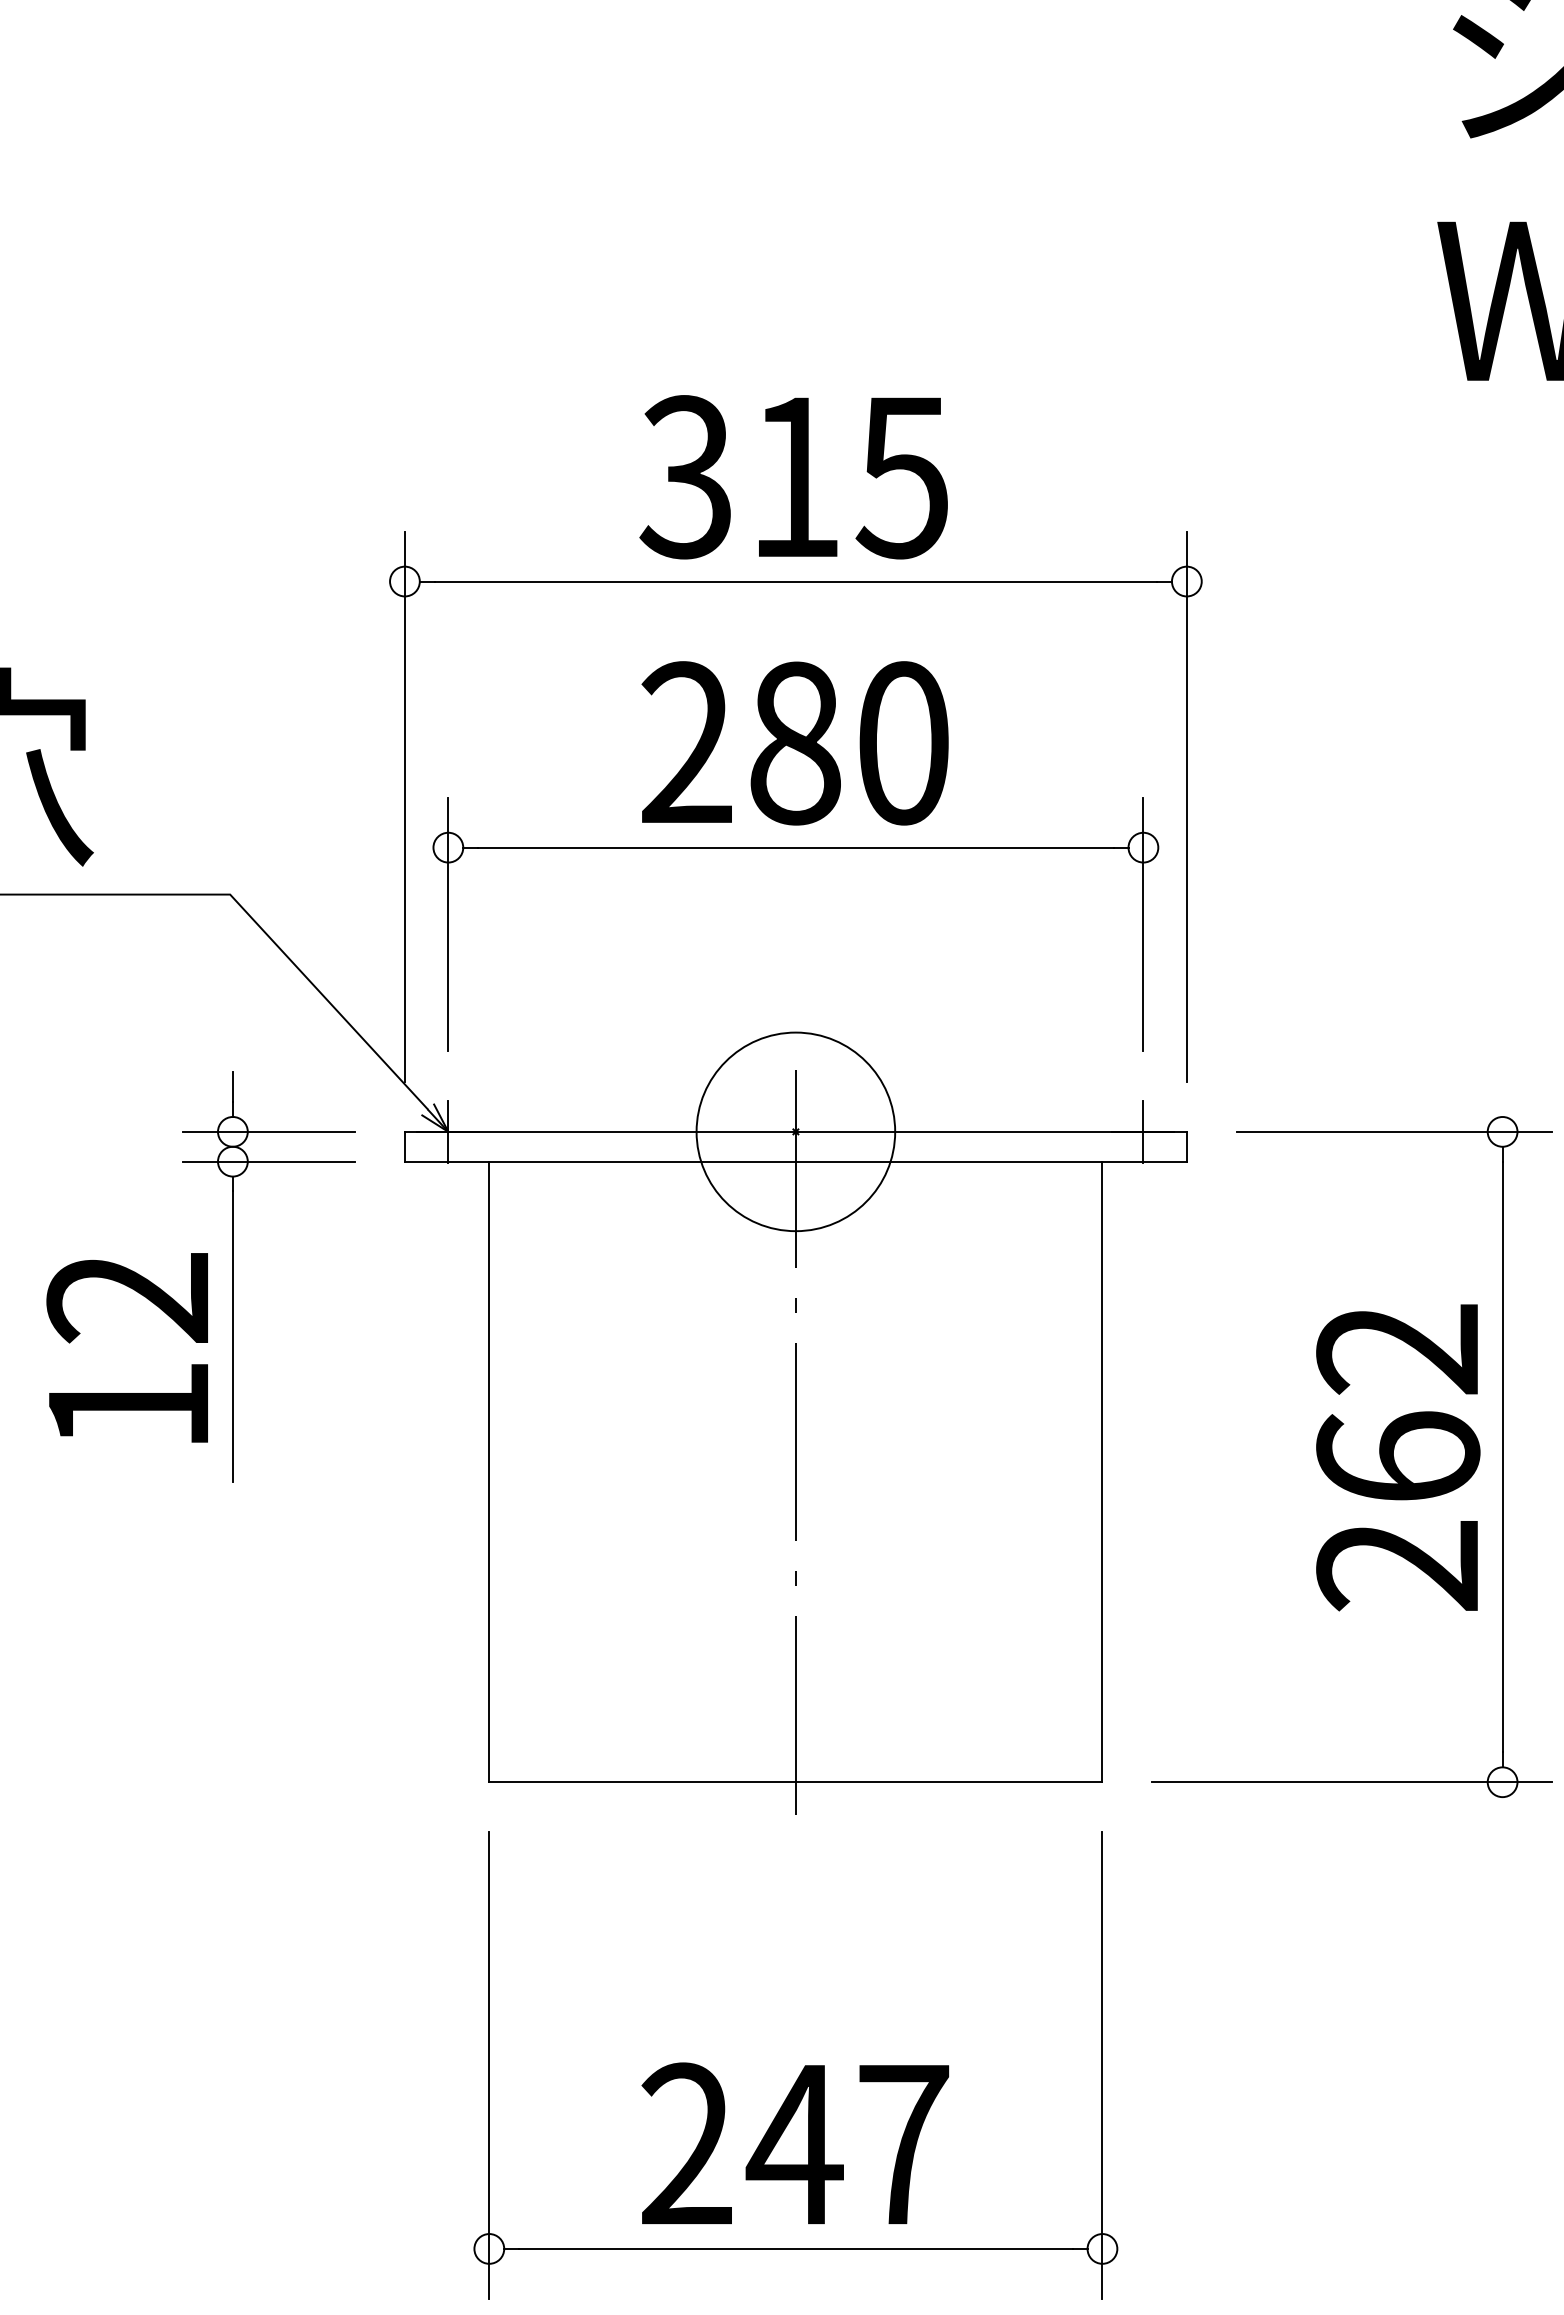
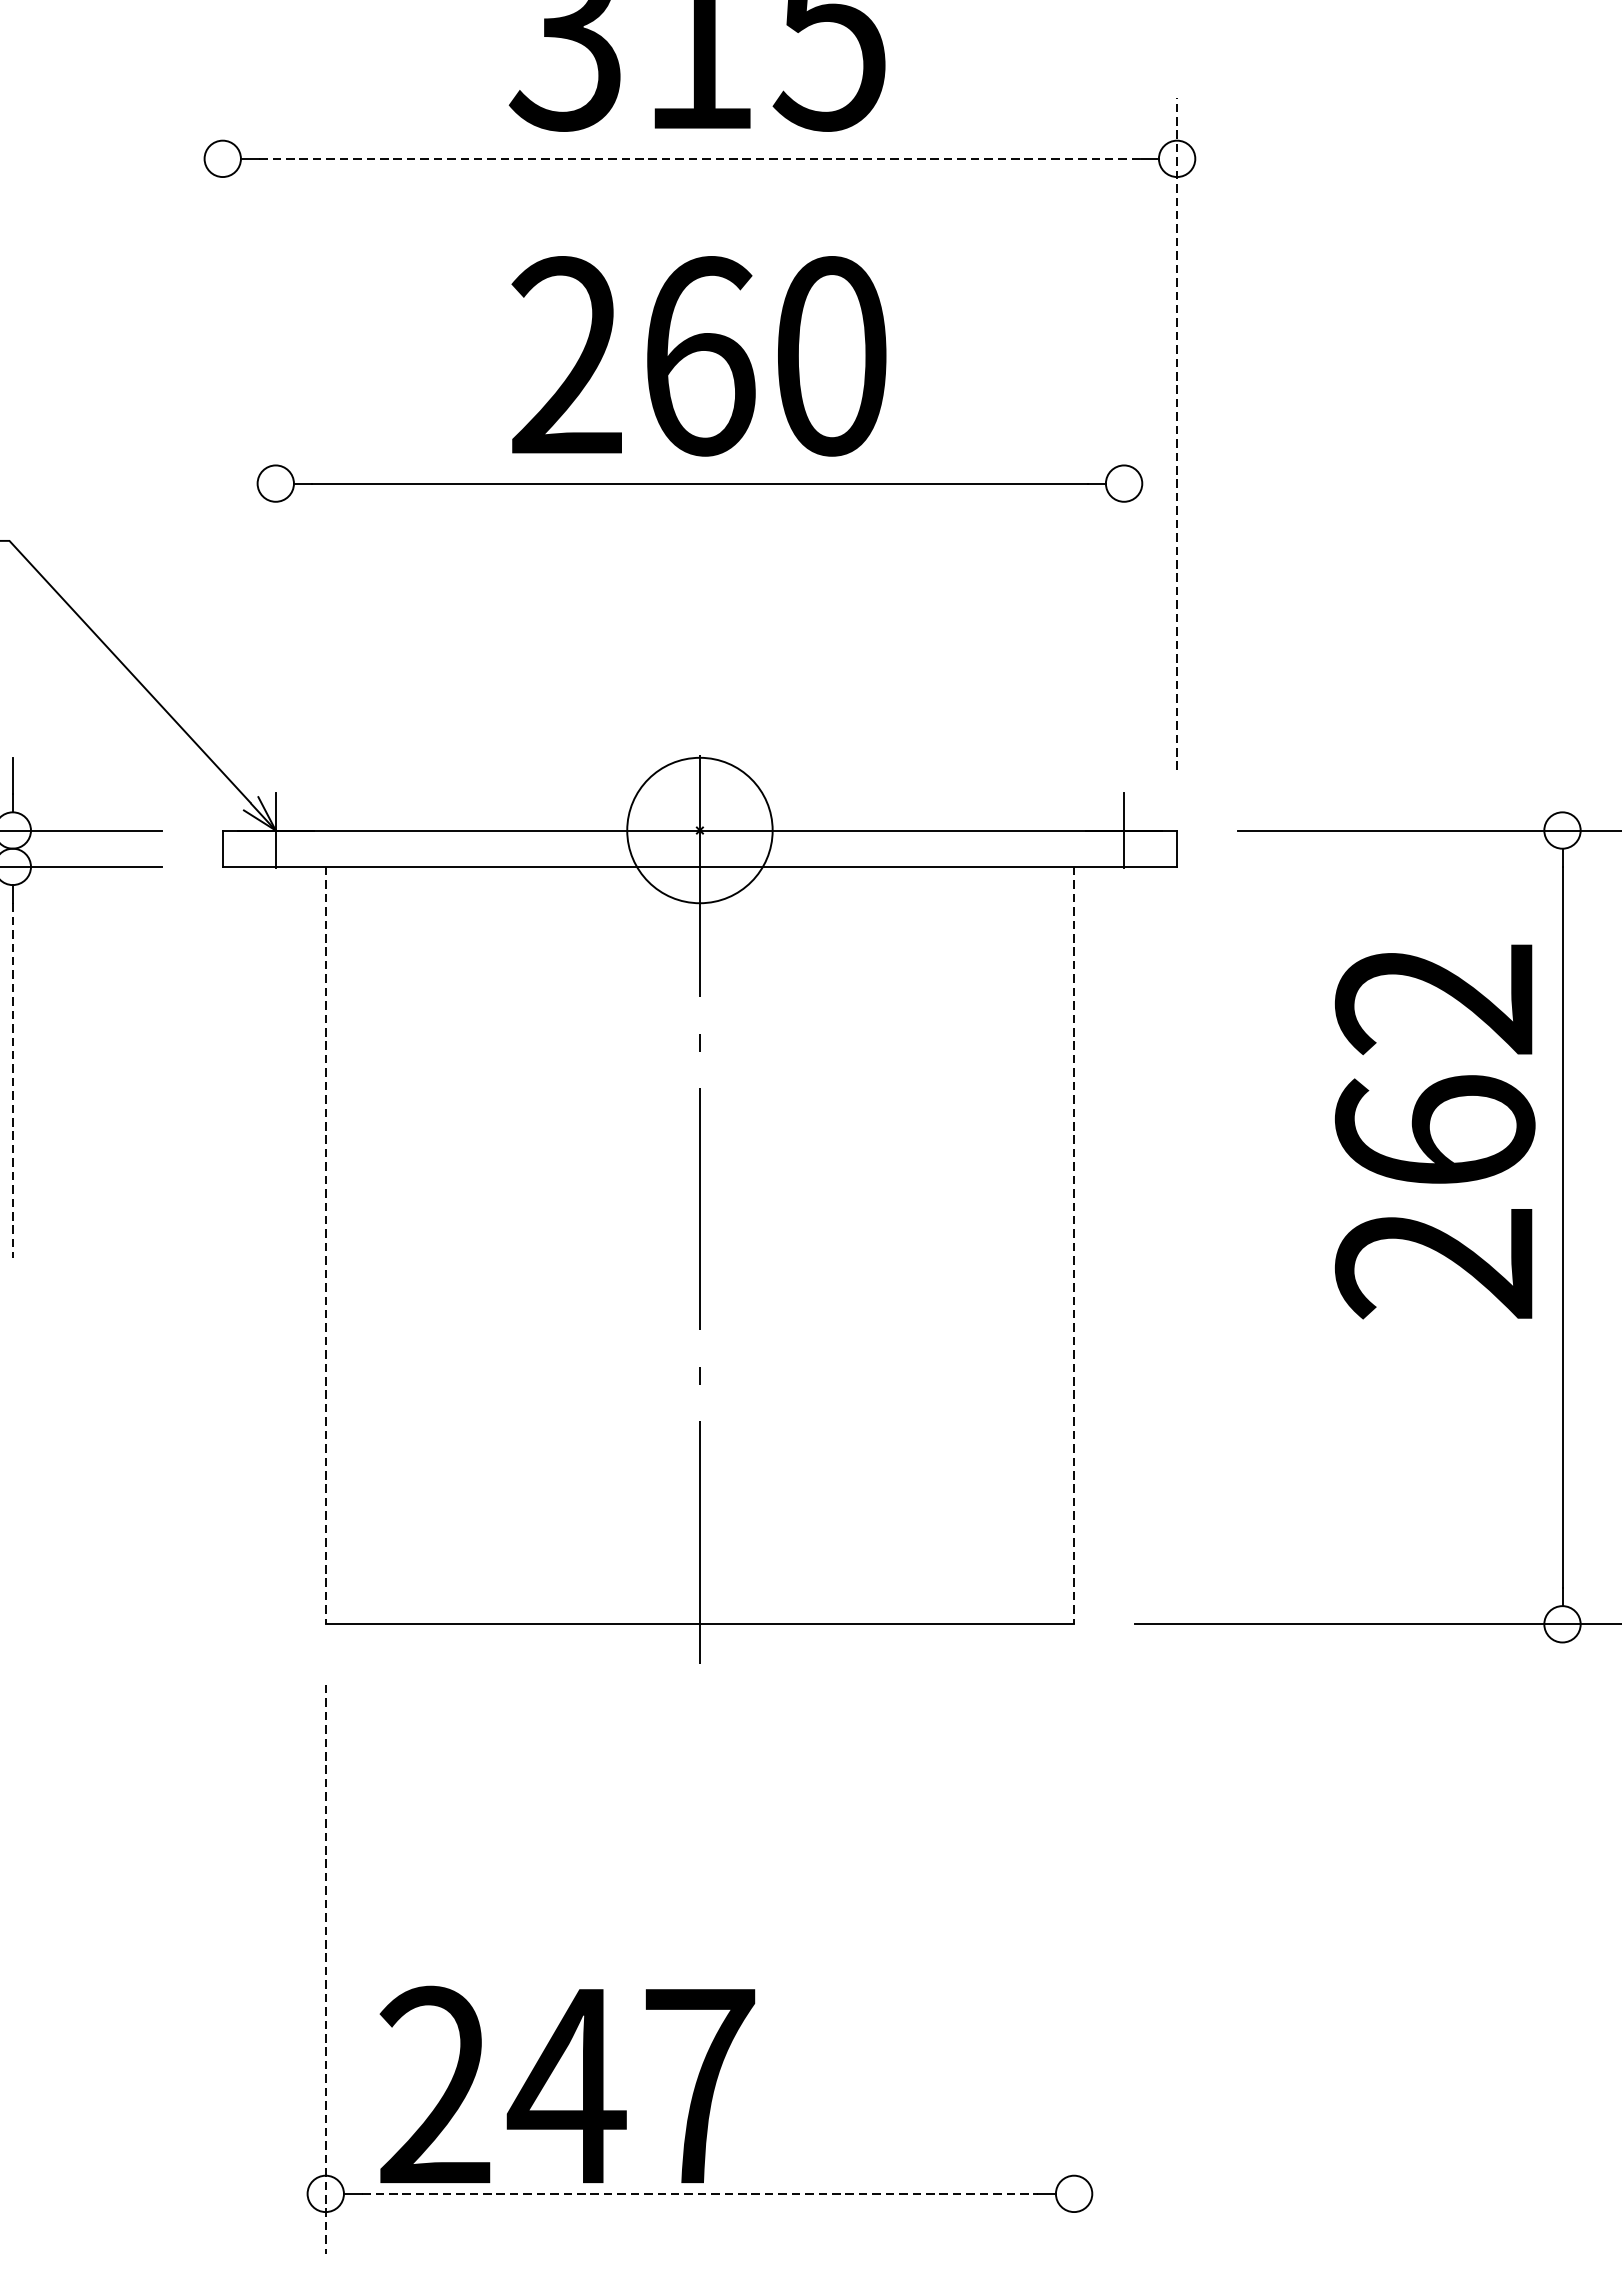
line: (796, 581) -> (700, 158), solid -> dashed
text: (795, 743) -> (699, 356), 280 -> 260
line: (404, 806) -> (222, 433), removed
line: (1186, 806) -> (1176, 433), solid -> dashed
line: (448, 924) -> (275, 577), removed
line: (1143, 924) -> (1124, 577), removed
circle: (795, 1131) -> (699, 830), size x0.6
line: (232, 1337) -> (12, 1081), solid -> dashed
text: (1398, 1457) -> (1435, 1131), moved
line: (489, 1472) -> (325, 1246), solid -> dashed
line: (1102, 1472) -> (1074, 1246), solid -> dashed
line: (1102, 2064) -> (1074, 1968), removed
line: (489, 2065) -> (325, 1970), solid -> dashed
text: (795, 2142) -> (567, 2083), moved
line: (795, 2248) -> (699, 2193), solid -> dashed

